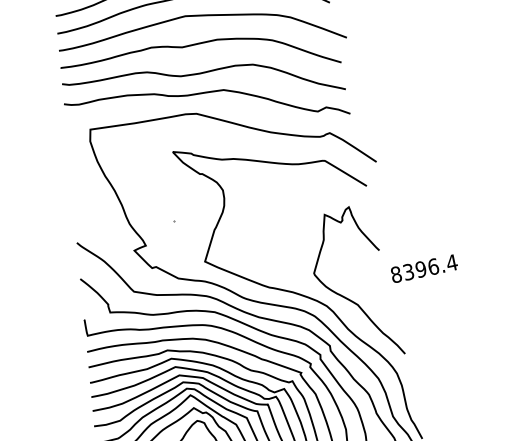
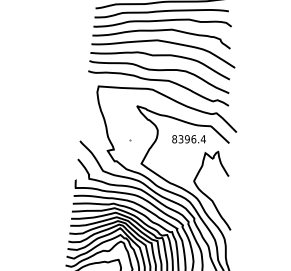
text: (423, 269) -> (188, 139), moved

